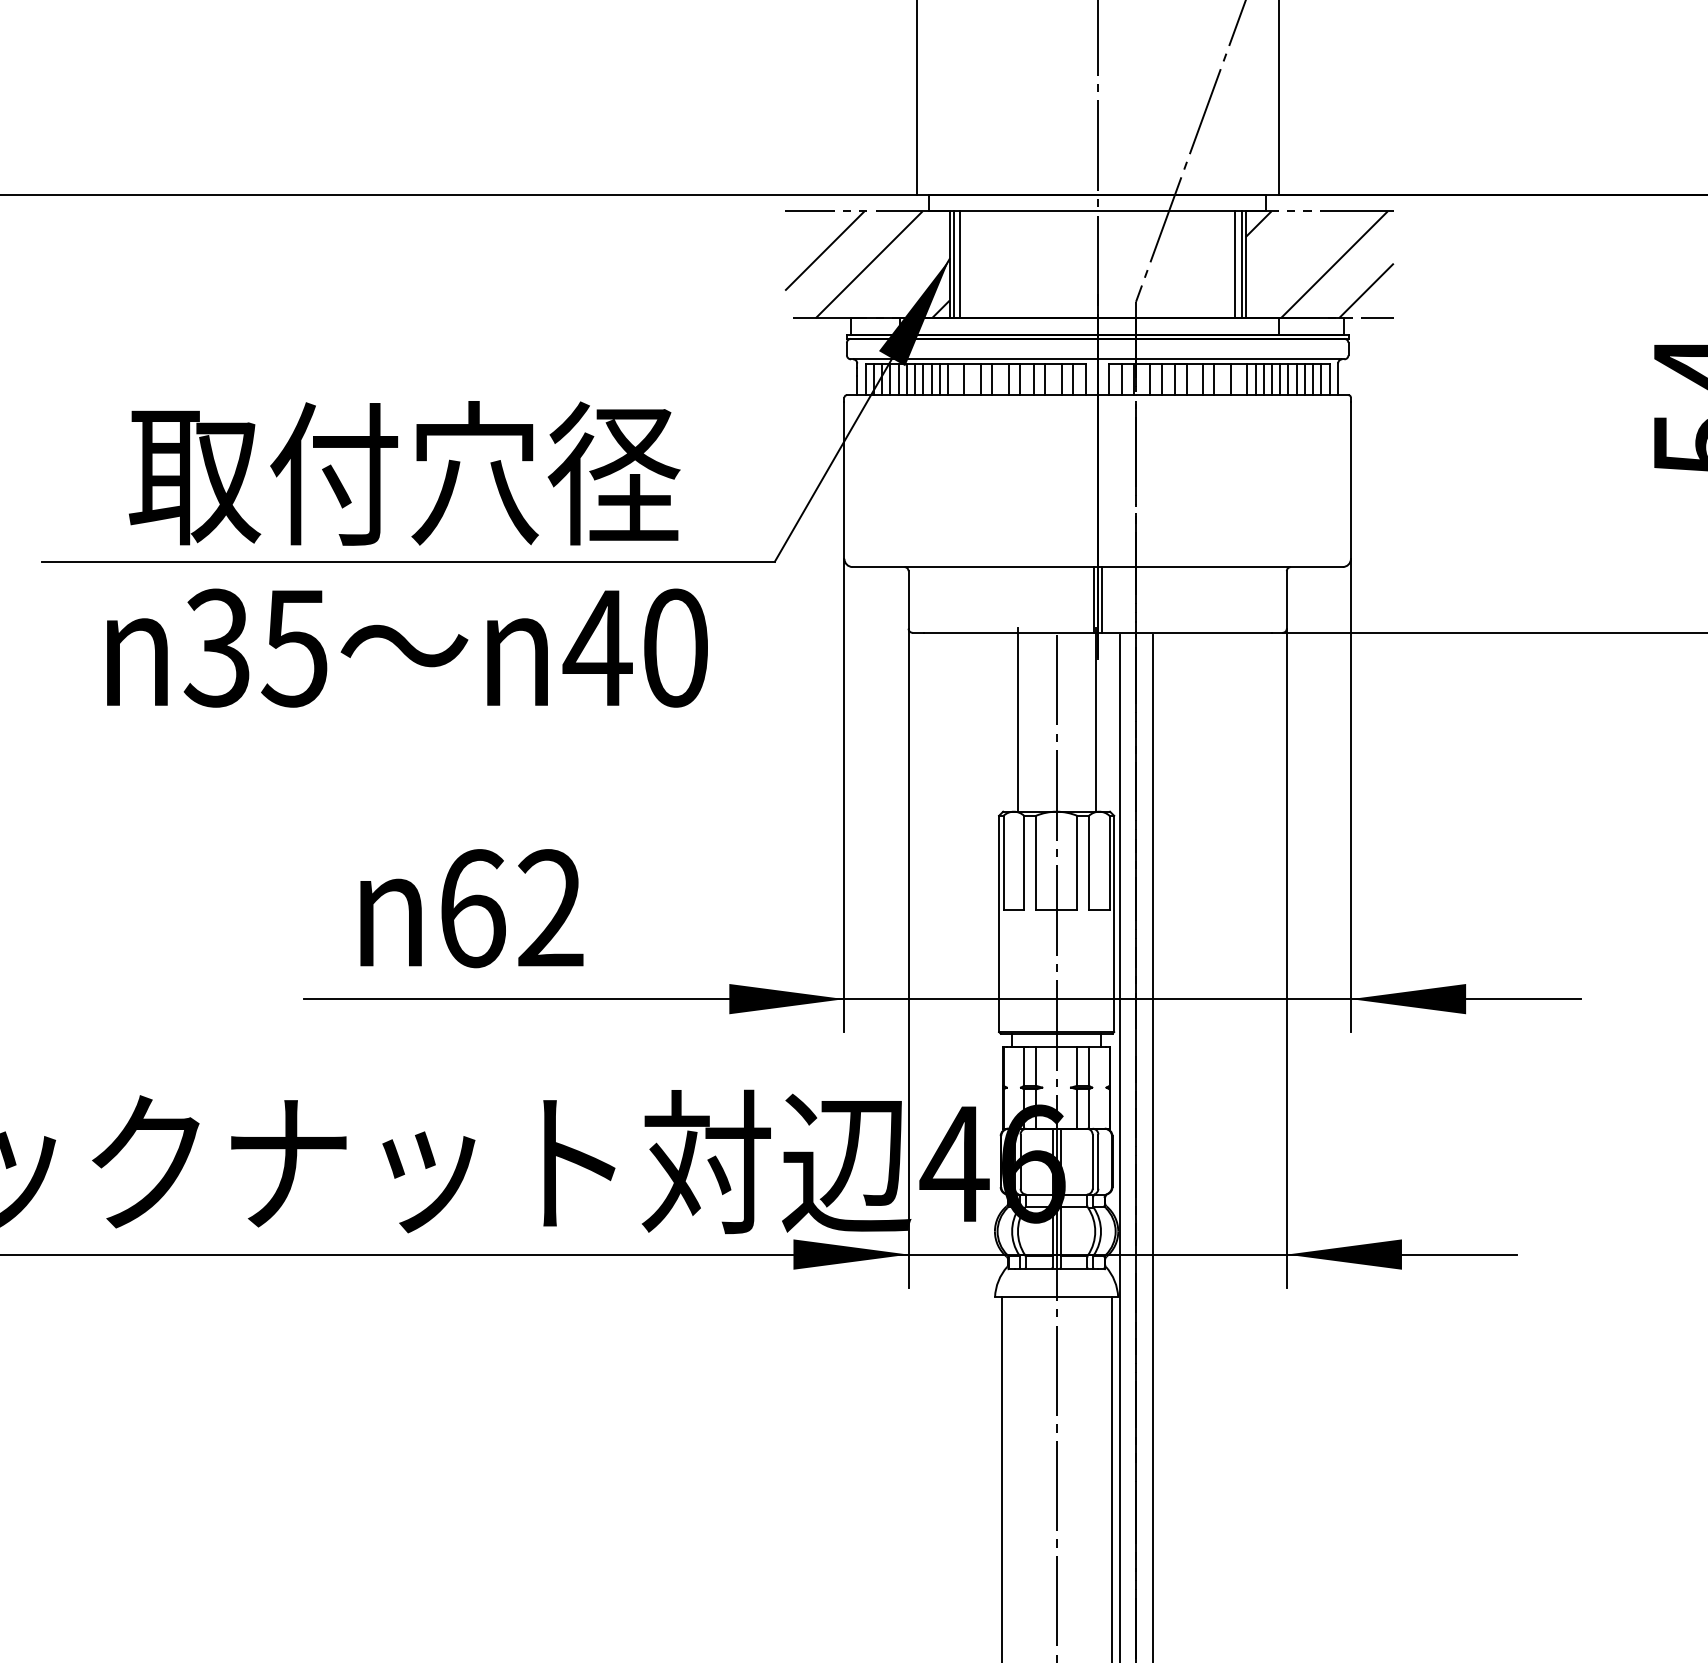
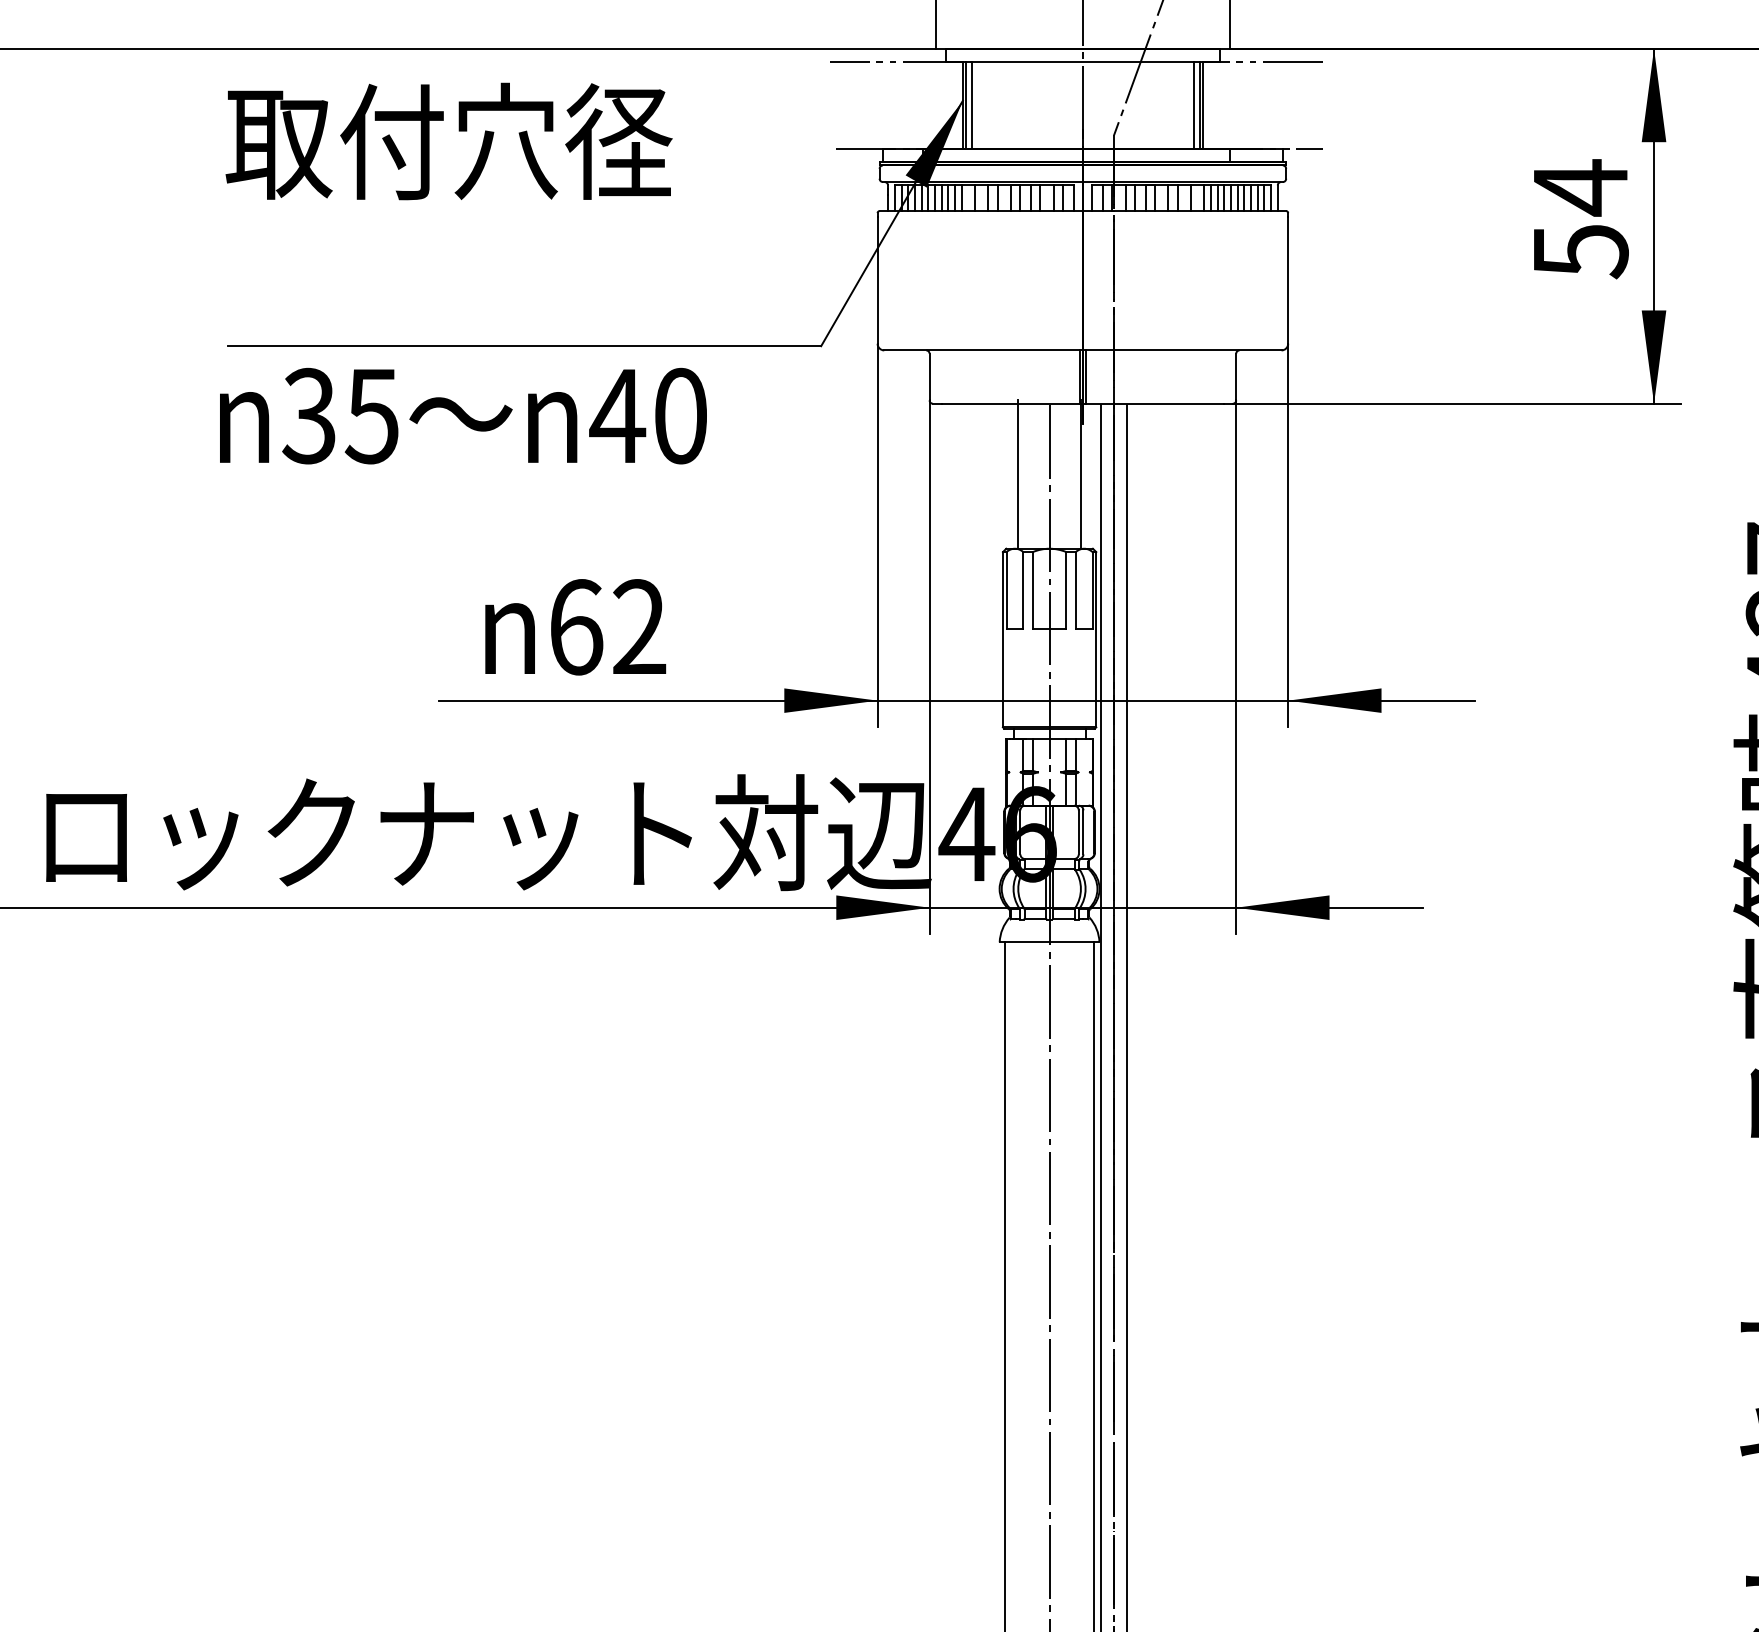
hatch: (866, 264) -> (895, 105), removed
hatch: (1319, 264) -> (1262, 105), removed
text: (403, 473) -> (448, 141), moved
text: (407, 647) -> (463, 415), moved

